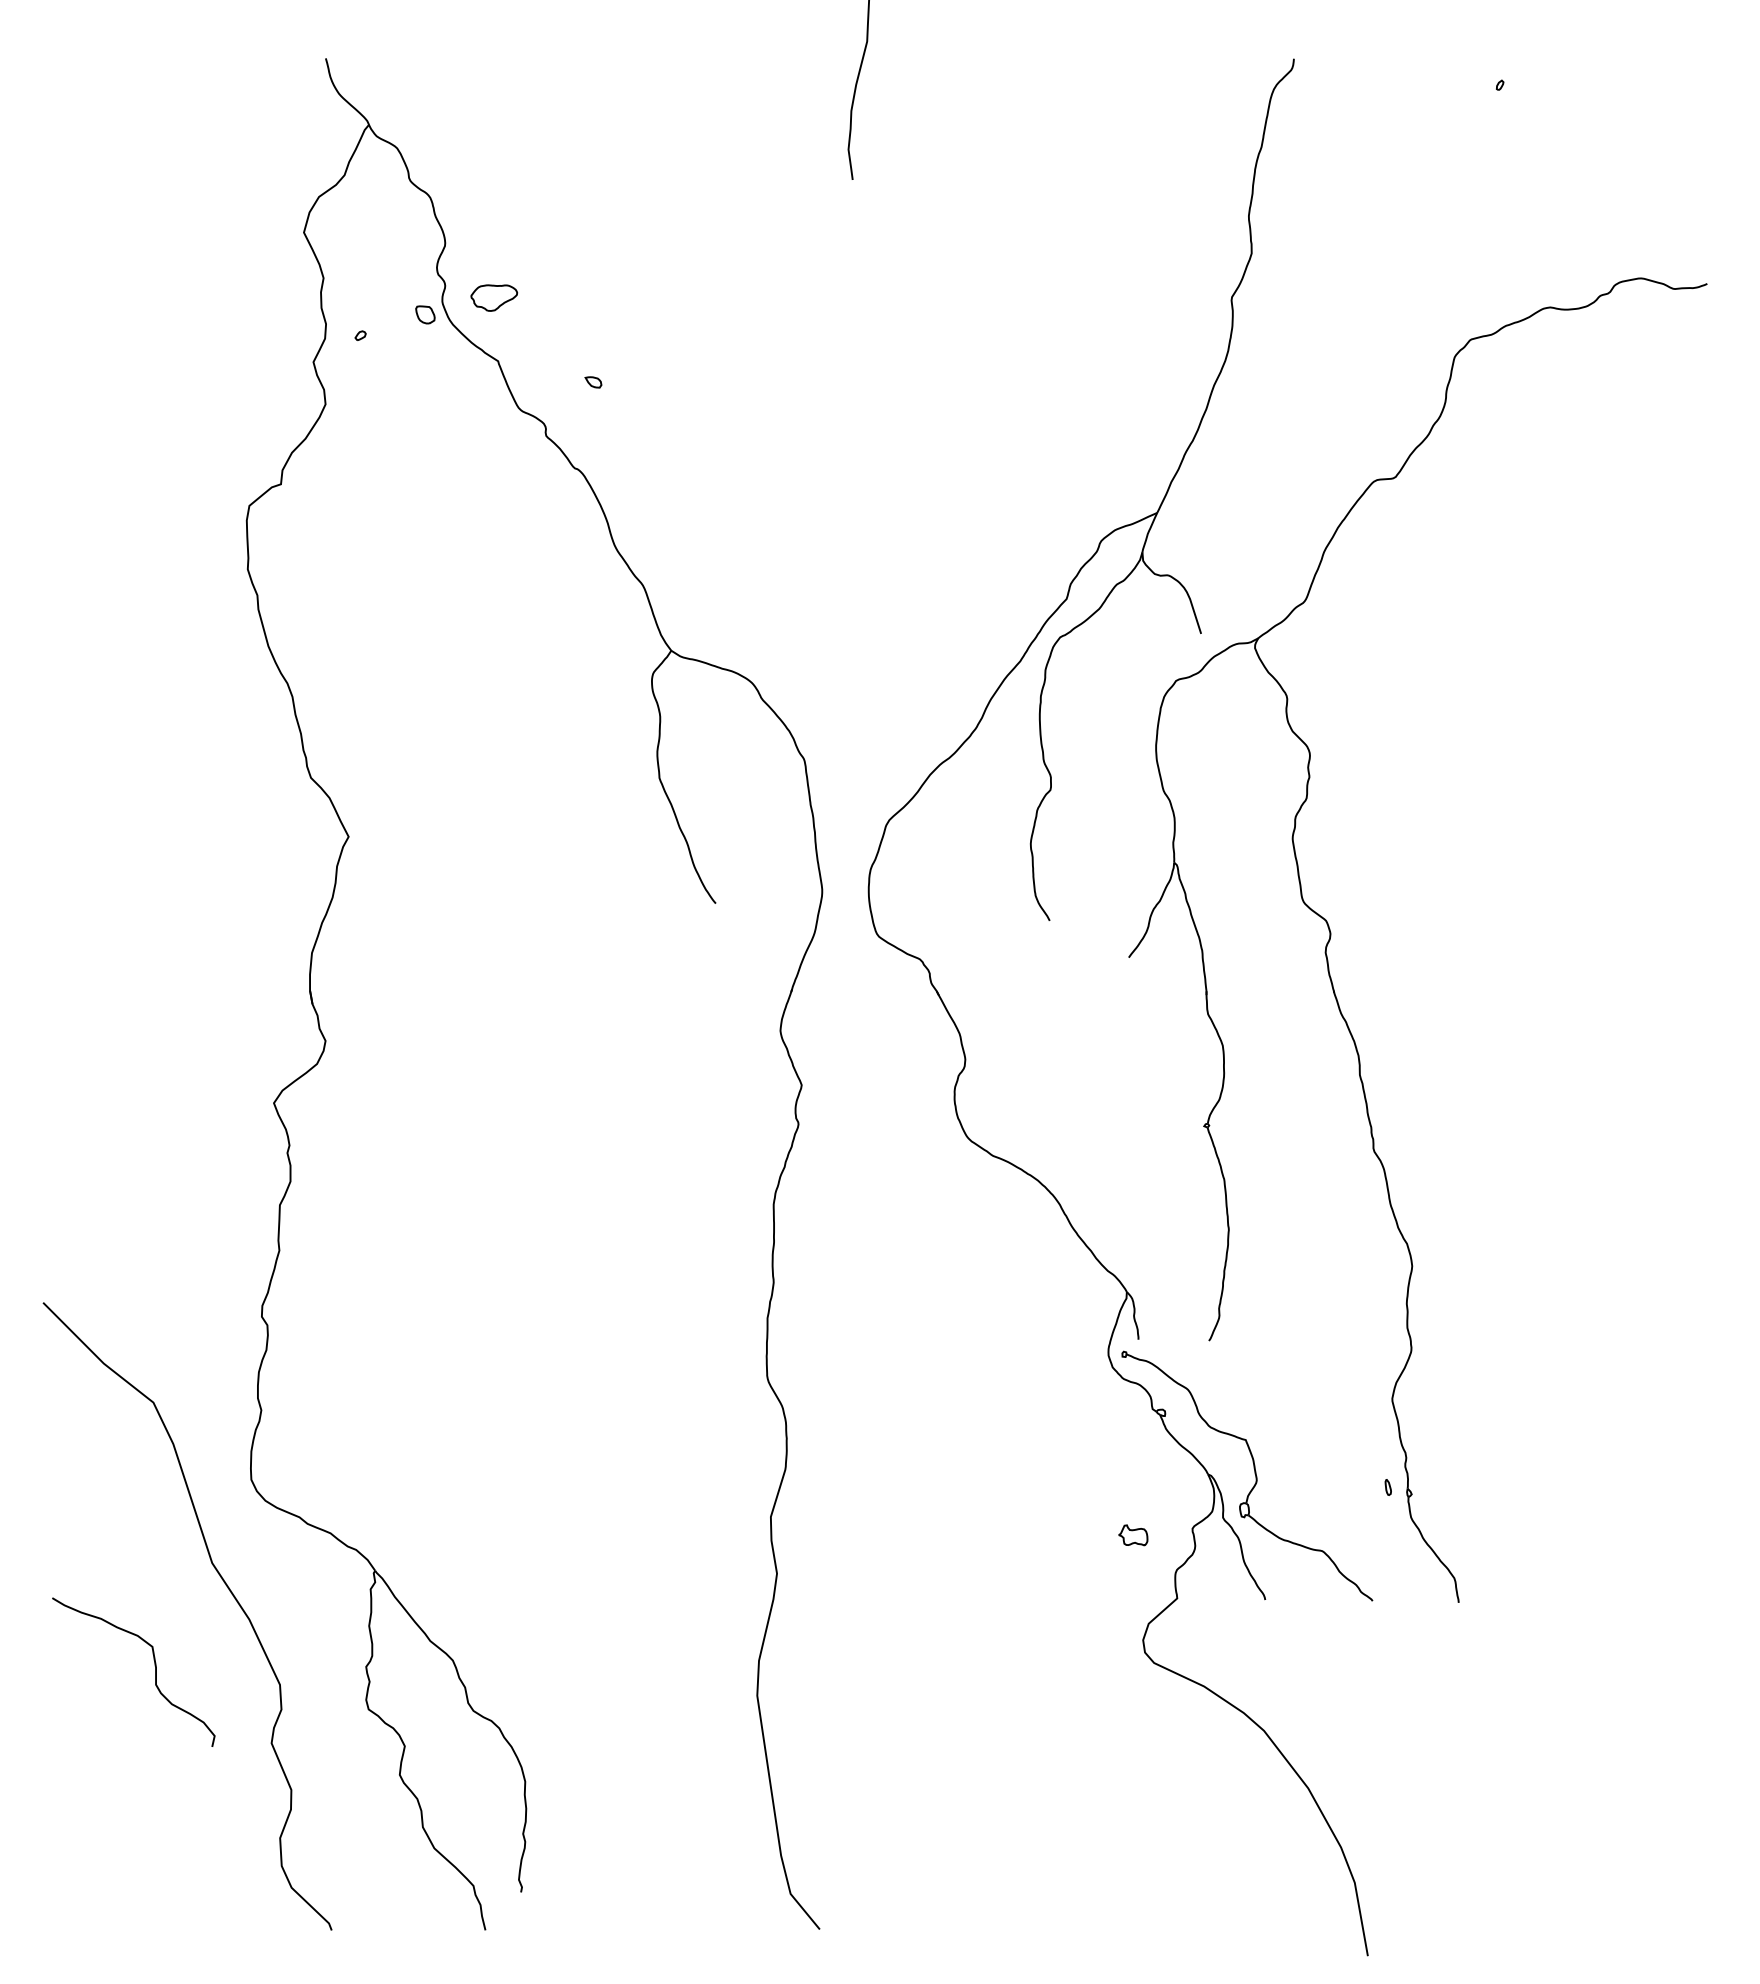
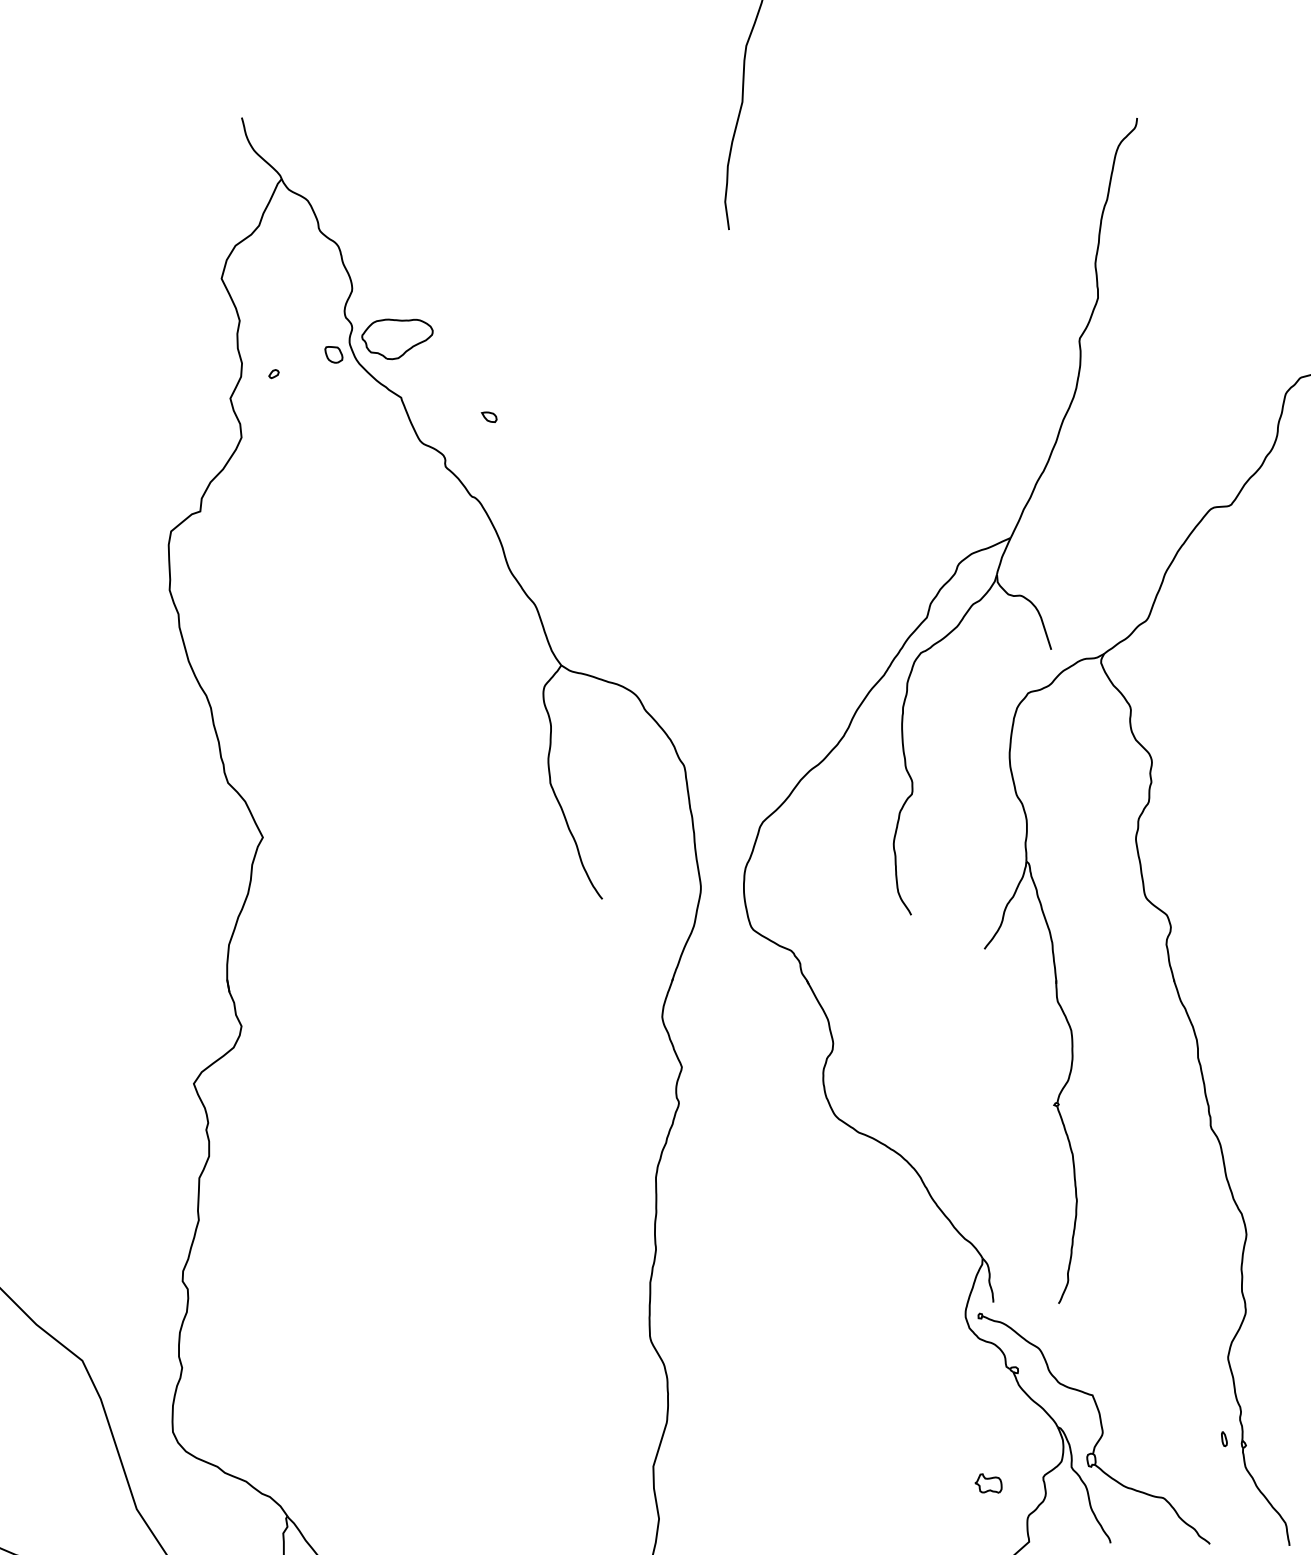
part: (494, 297) -> (397, 338), size x1.67

